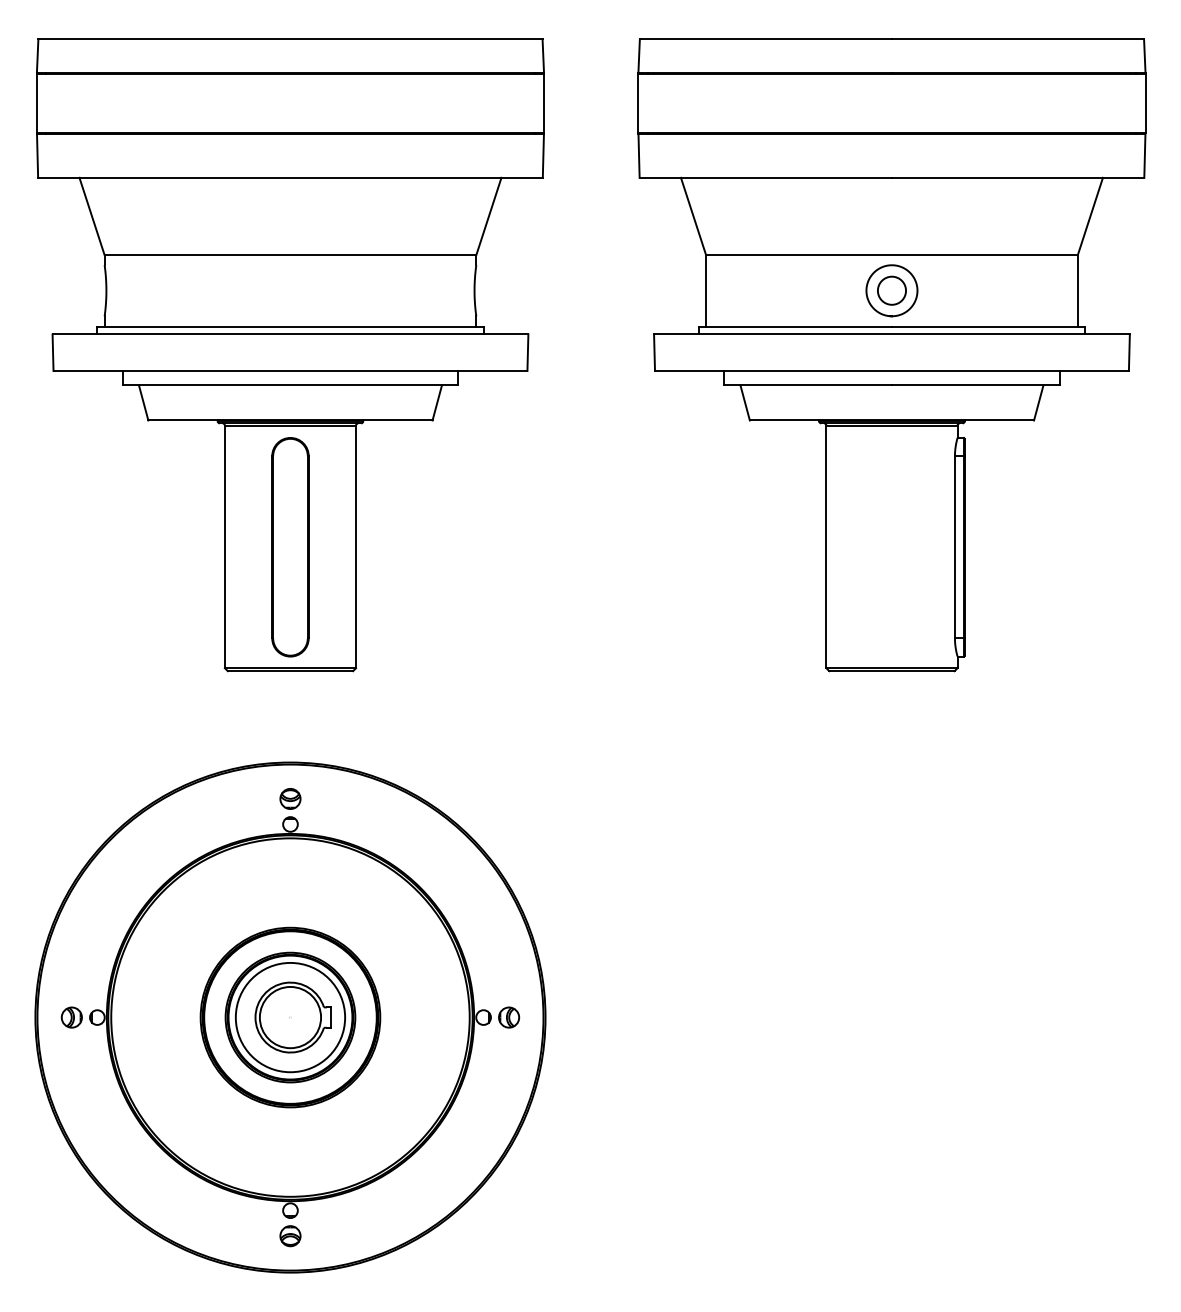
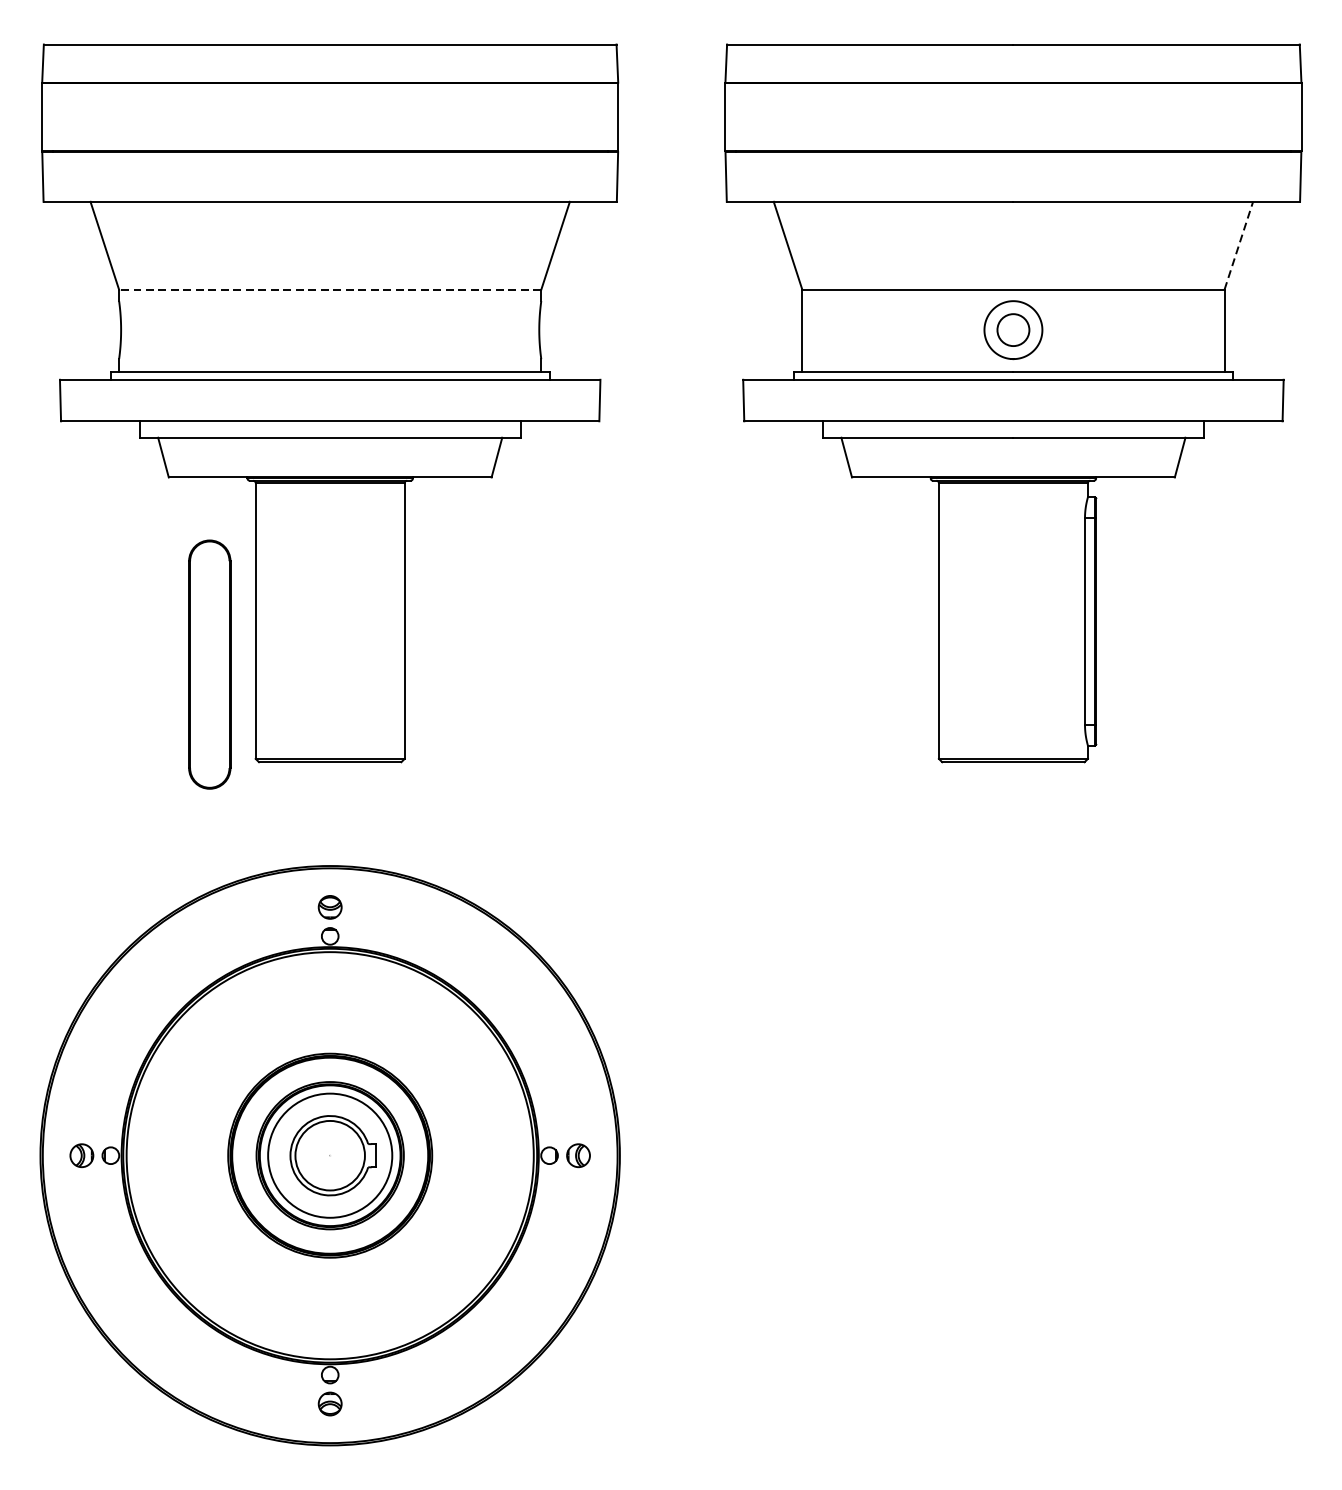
line: (1090, 216) -> (1238, 245), solid -> dashed
line: (290, 255) -> (330, 290), solid -> dashed
part: (290, 547) -> (209, 664), moved

